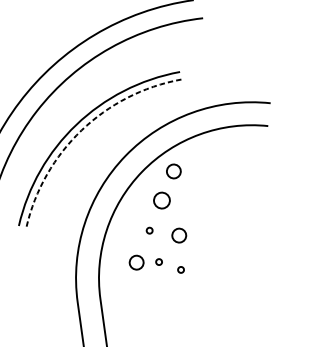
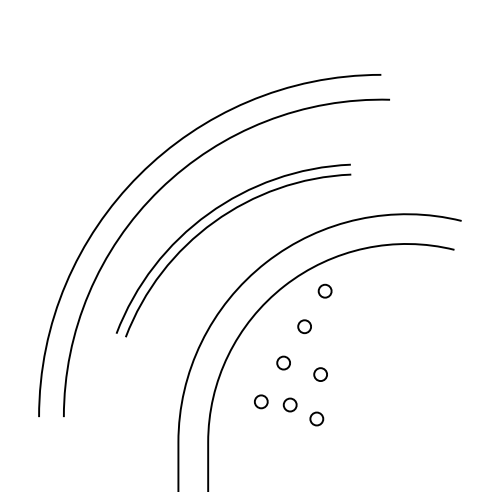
arc: (81, 130) -> (214, 222), dashed -> solid
circle: (173, 170) -> (324, 290), size x0.71
circle: (161, 200) -> (304, 326), size x0.62
circle: (149, 230) -> (283, 362), size x1.67
circle: (179, 235) -> (320, 374), size x0.71
circle: (158, 261) -> (289, 404), size x1.67
circle: (136, 262) -> (261, 401), size x0.71
circle: (180, 269) -> (316, 418), size x1.67

